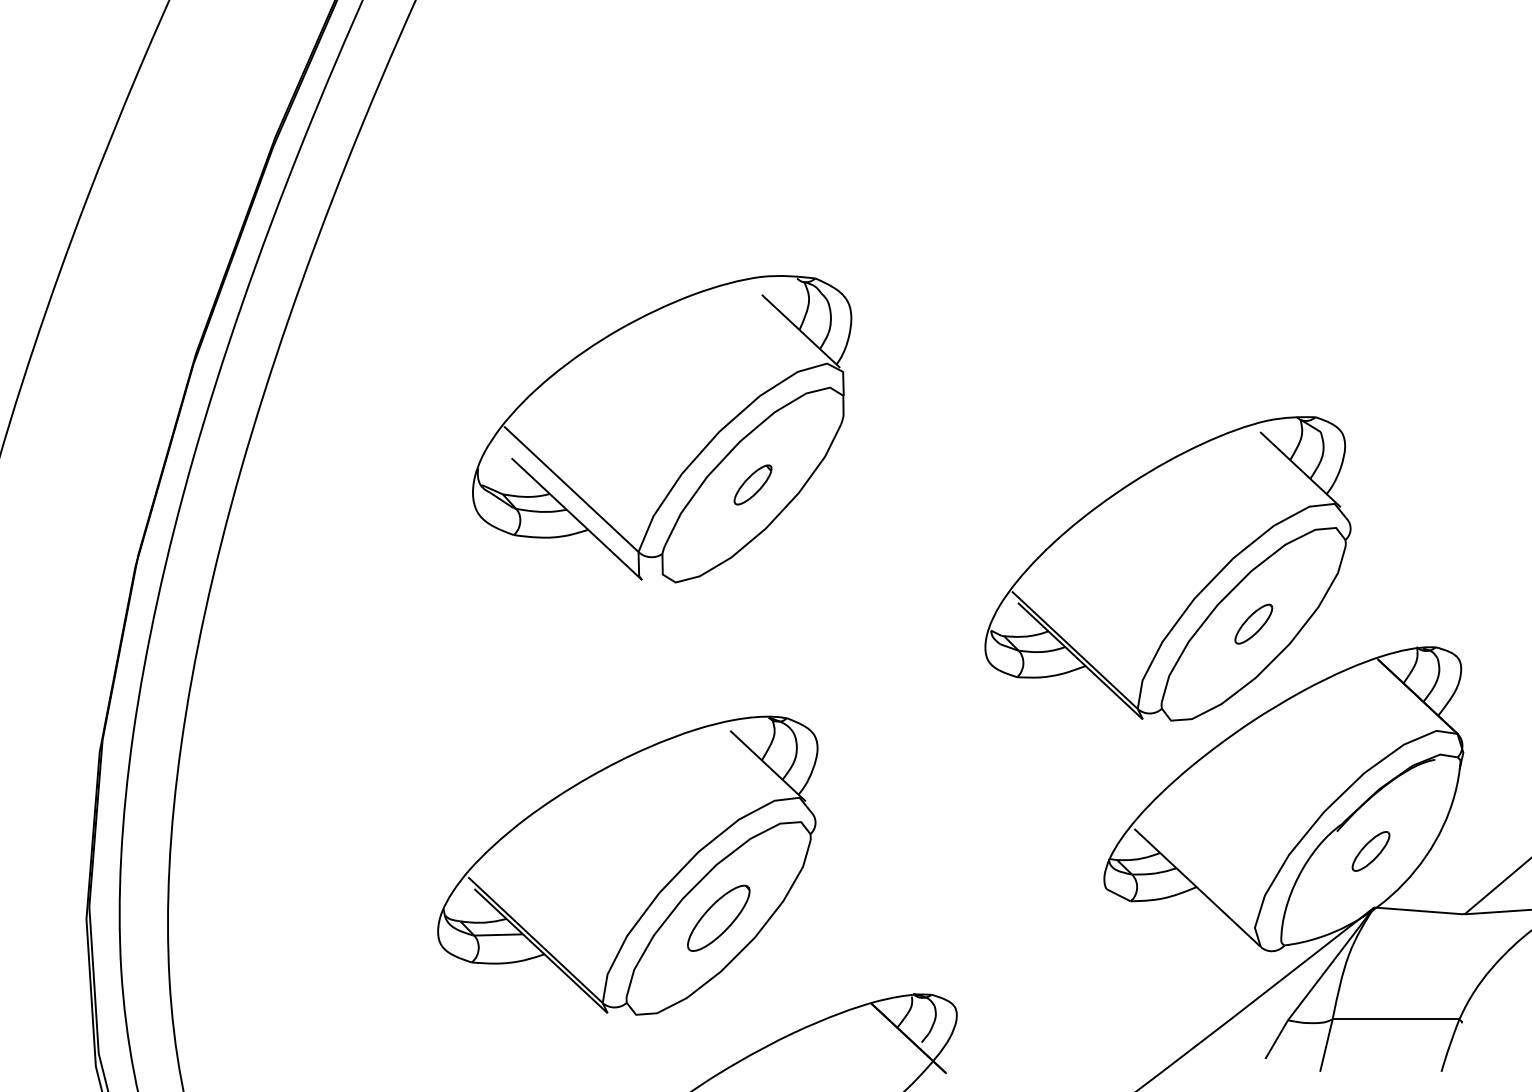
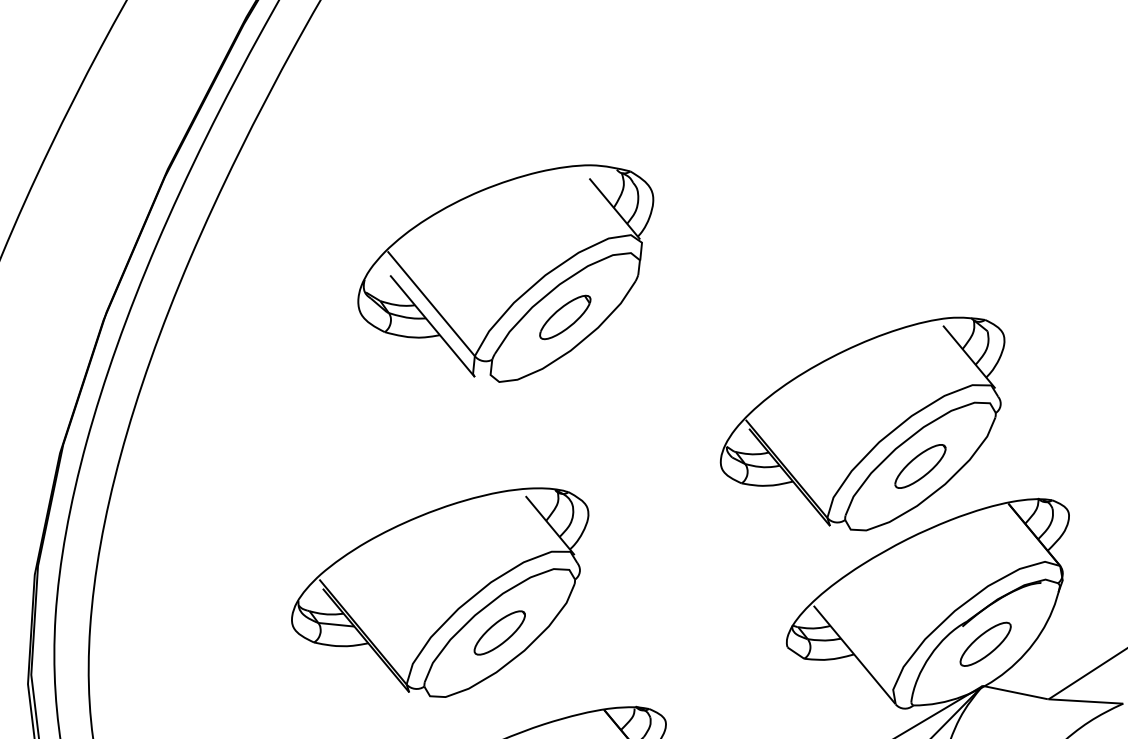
part: (752, 484) -> (564, 317), size x1.67
part: (1253, 623) -> (920, 465), size x1.67
part: (1370, 851) -> (985, 644), size x1.67

